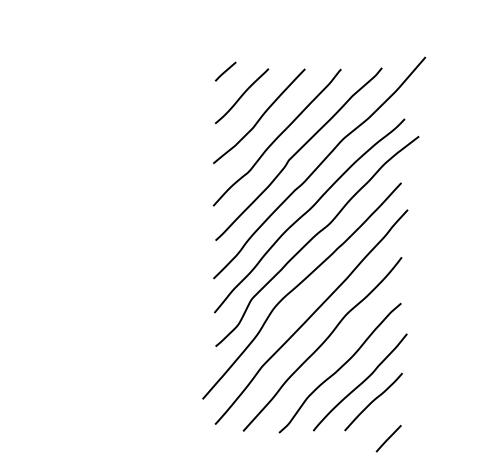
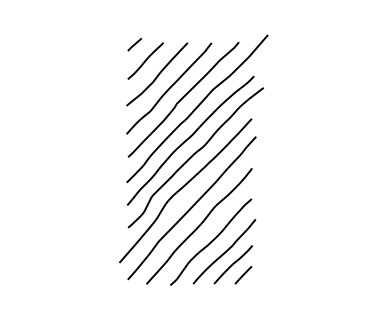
line: (388, 439) -> (243, 275), moved

